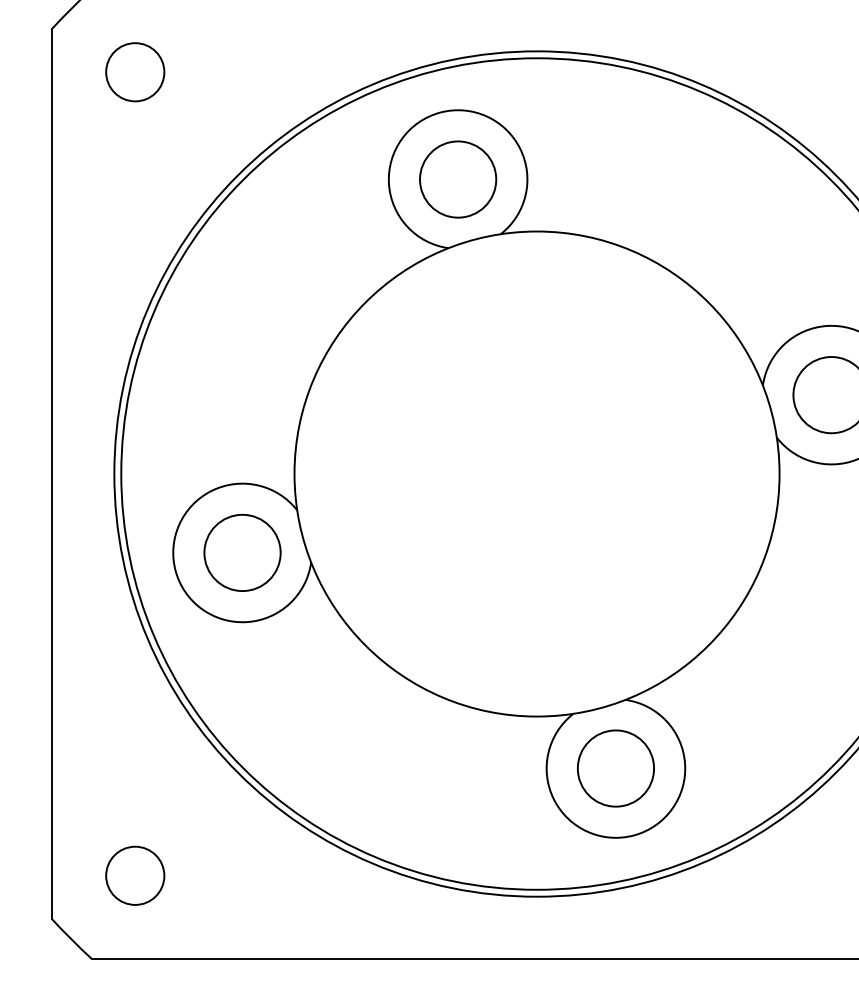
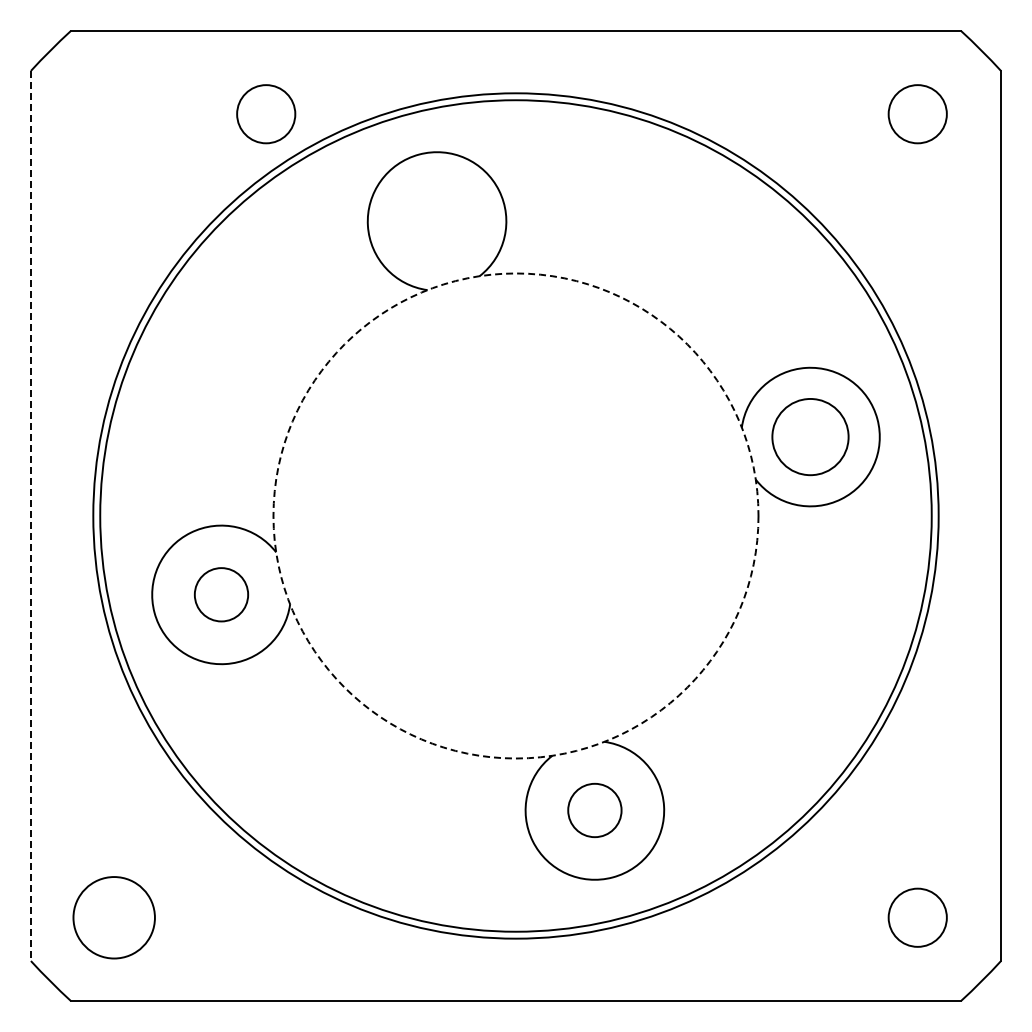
circle: (135, 72) -> (266, 114), moved
circle: (458, 179) -> (437, 221), removed
circle: (536, 473) -> (515, 515), solid -> dashed
line: (51, 474) -> (30, 516), solid -> dashed
circle: (242, 552) -> (221, 594), size x0.7
circle: (615, 768) -> (594, 810), size x0.7
circle: (135, 875) -> (114, 917), size x1.4

